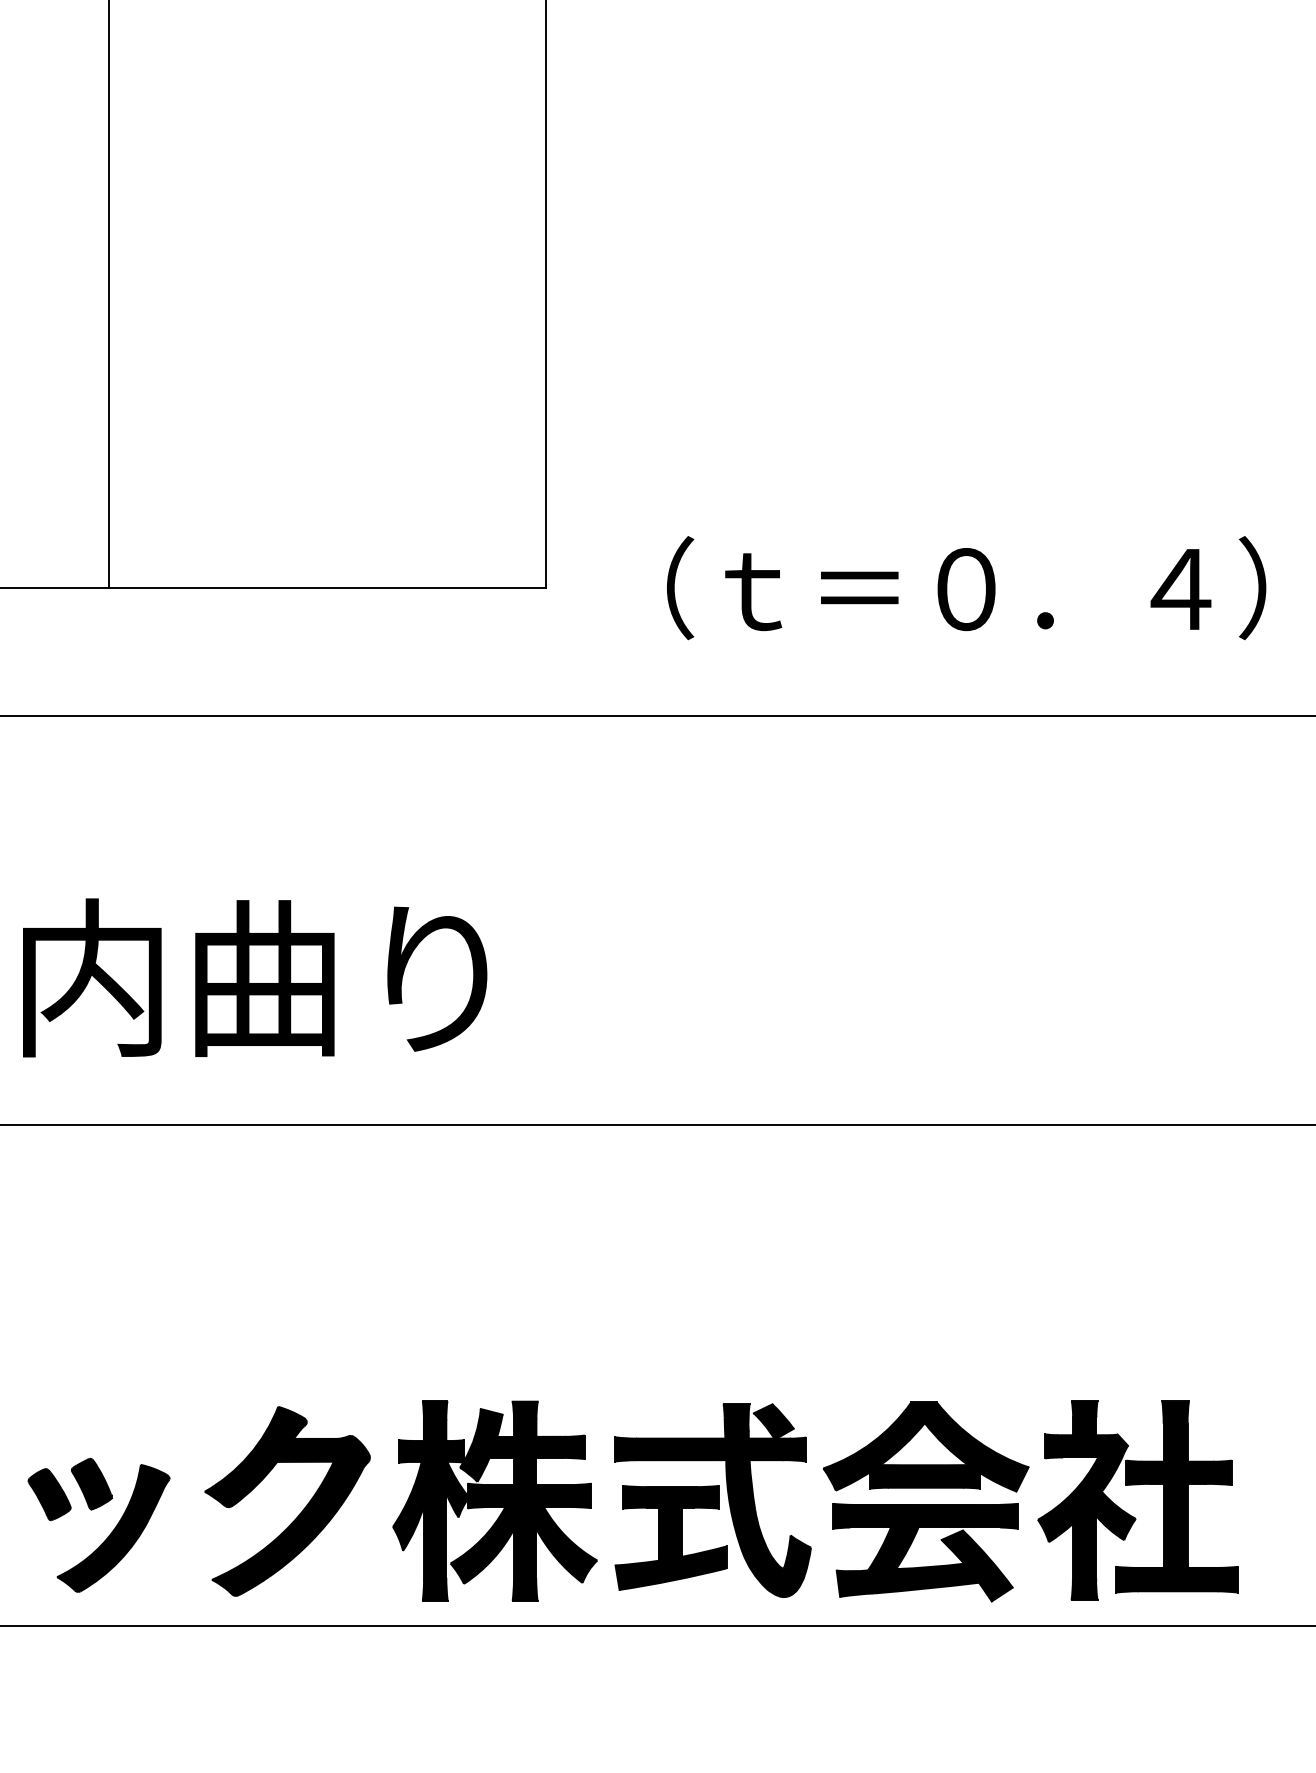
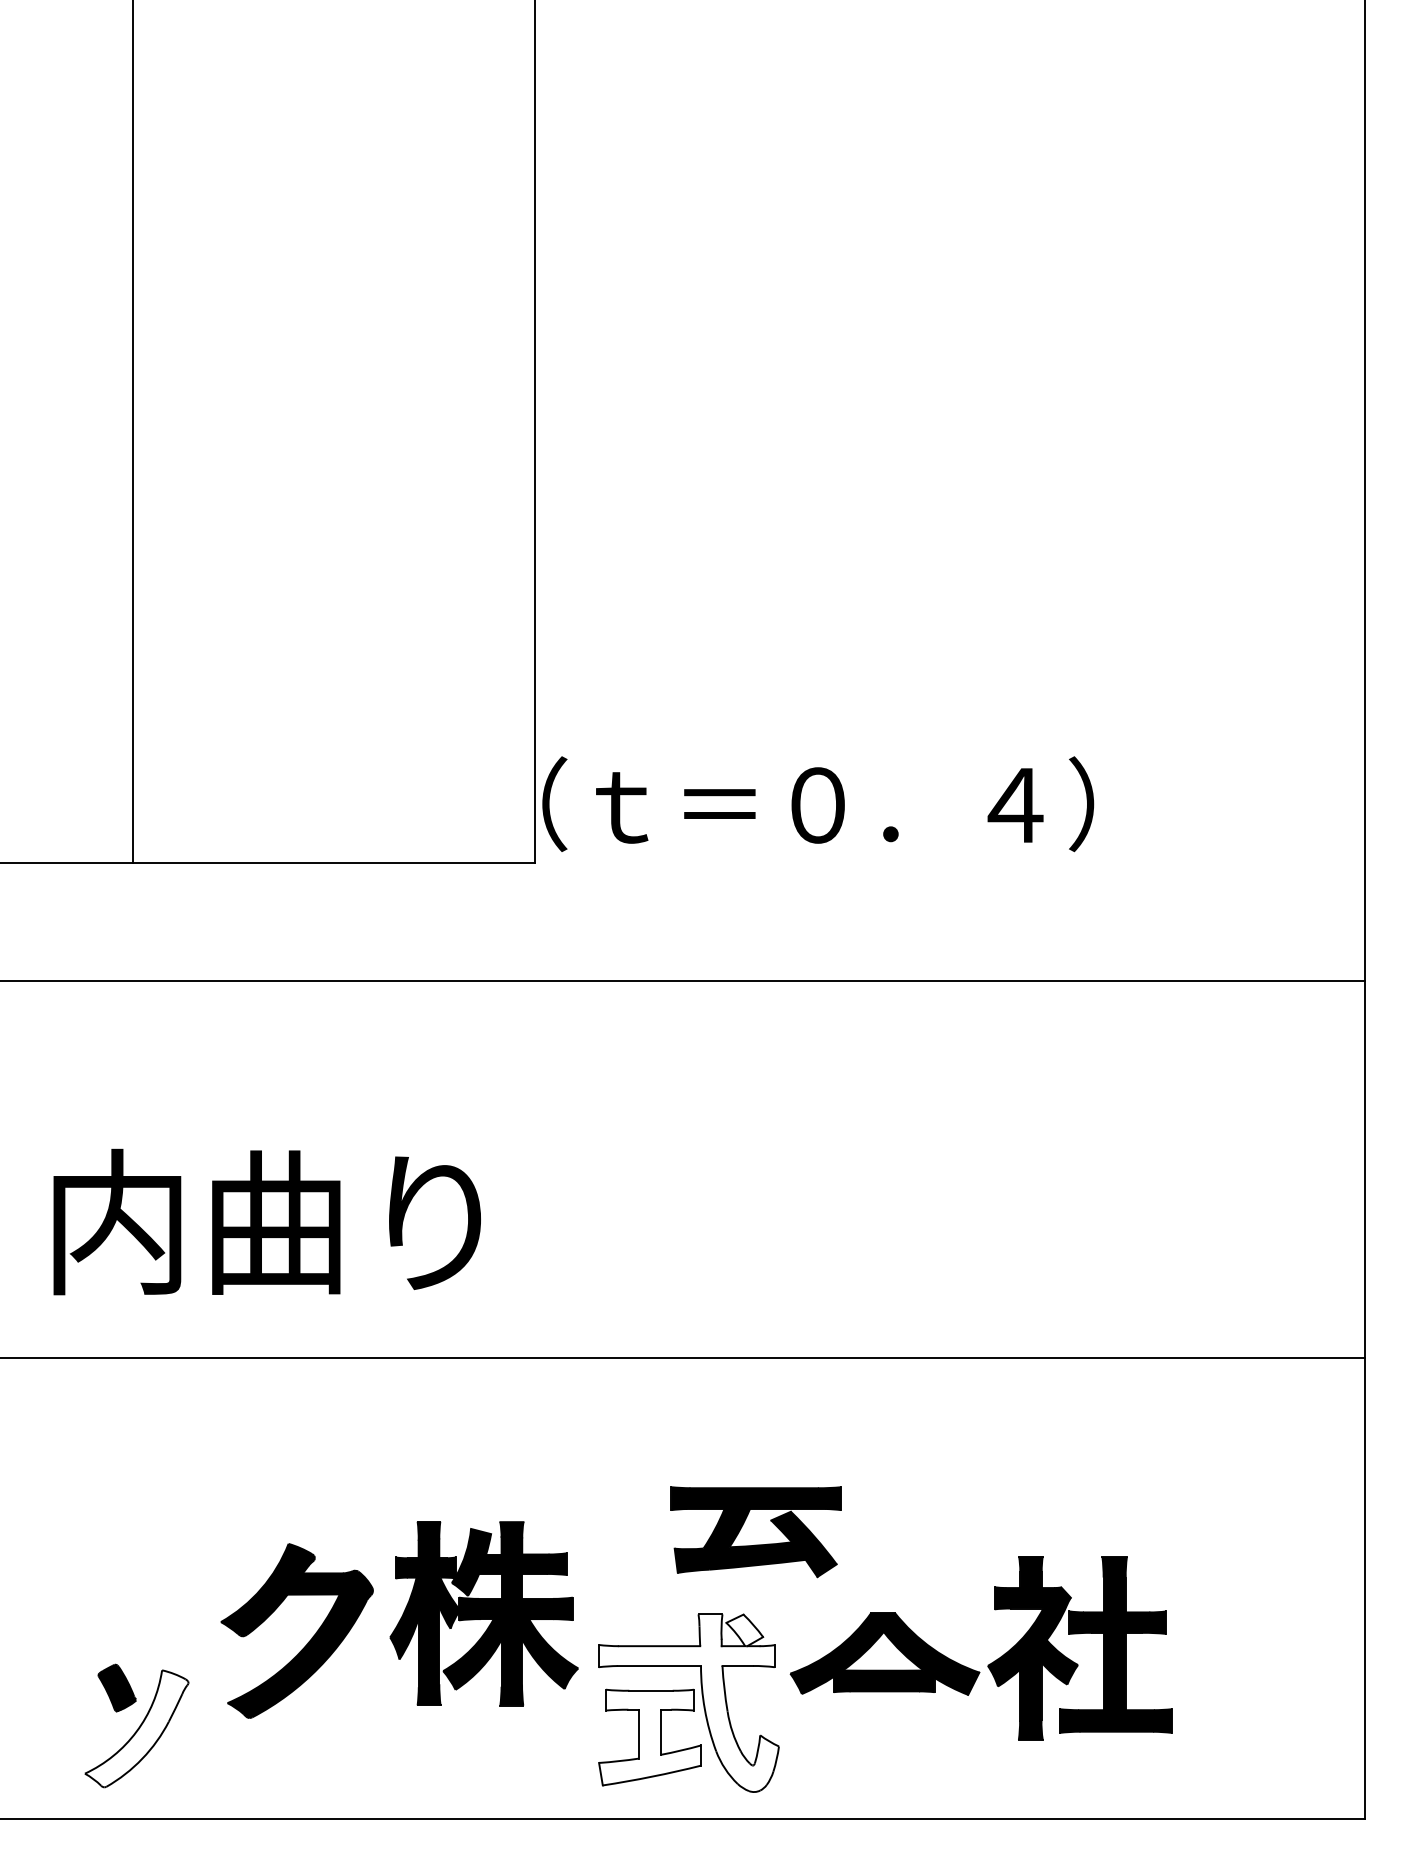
text: (966, 588) -> (818, 804), moved
part: (48, 1494) -> (77, 1697), removed
part: (494, 1500) -> (483, 1613), moved
fill: (712, 1500) -> (688, 1703), removed
part: (299, 1512) -> (308, 1641), moved
part: (1129, 1513) -> (1072, 1660), moved
fill: (113, 1528) -> (136, 1728), removed
fill: (671, 1537) -> (650, 1737), removed
part: (924, 1553) -> (755, 1532), moved

